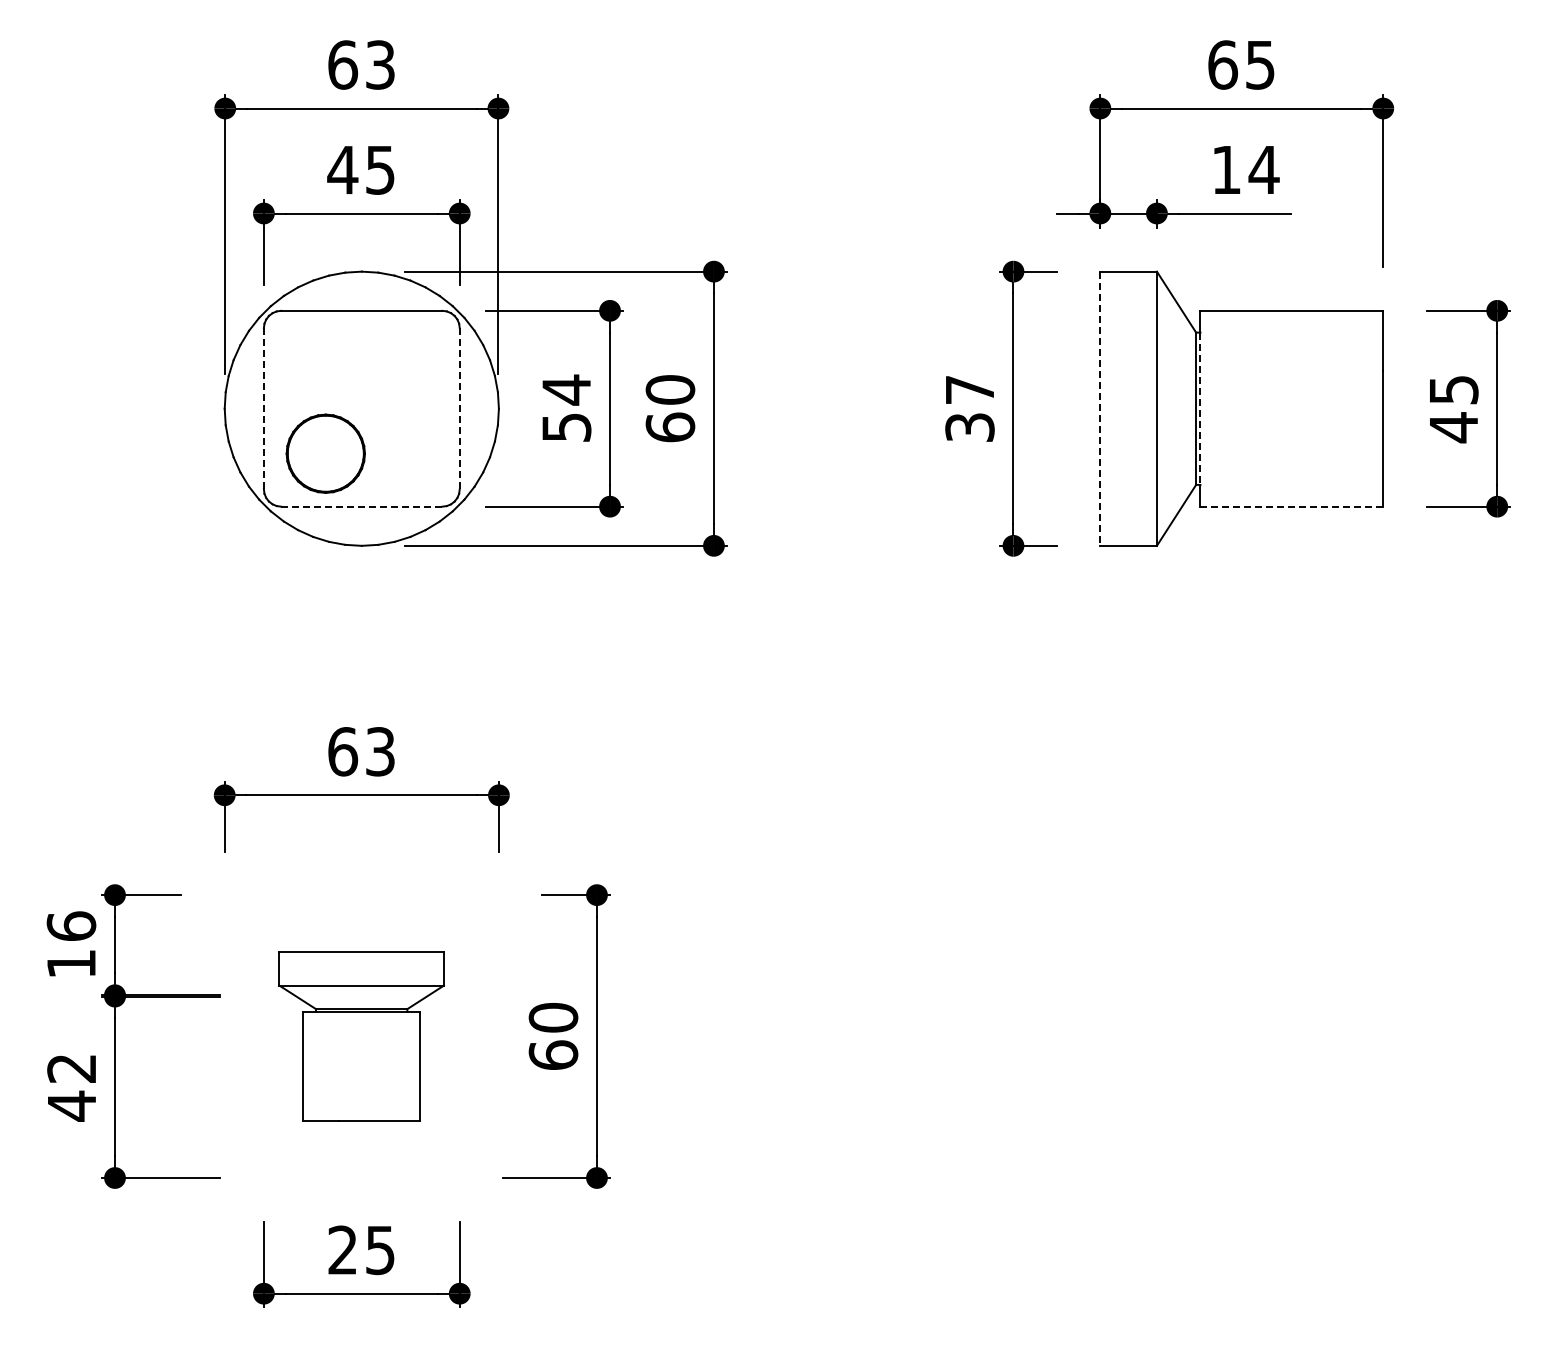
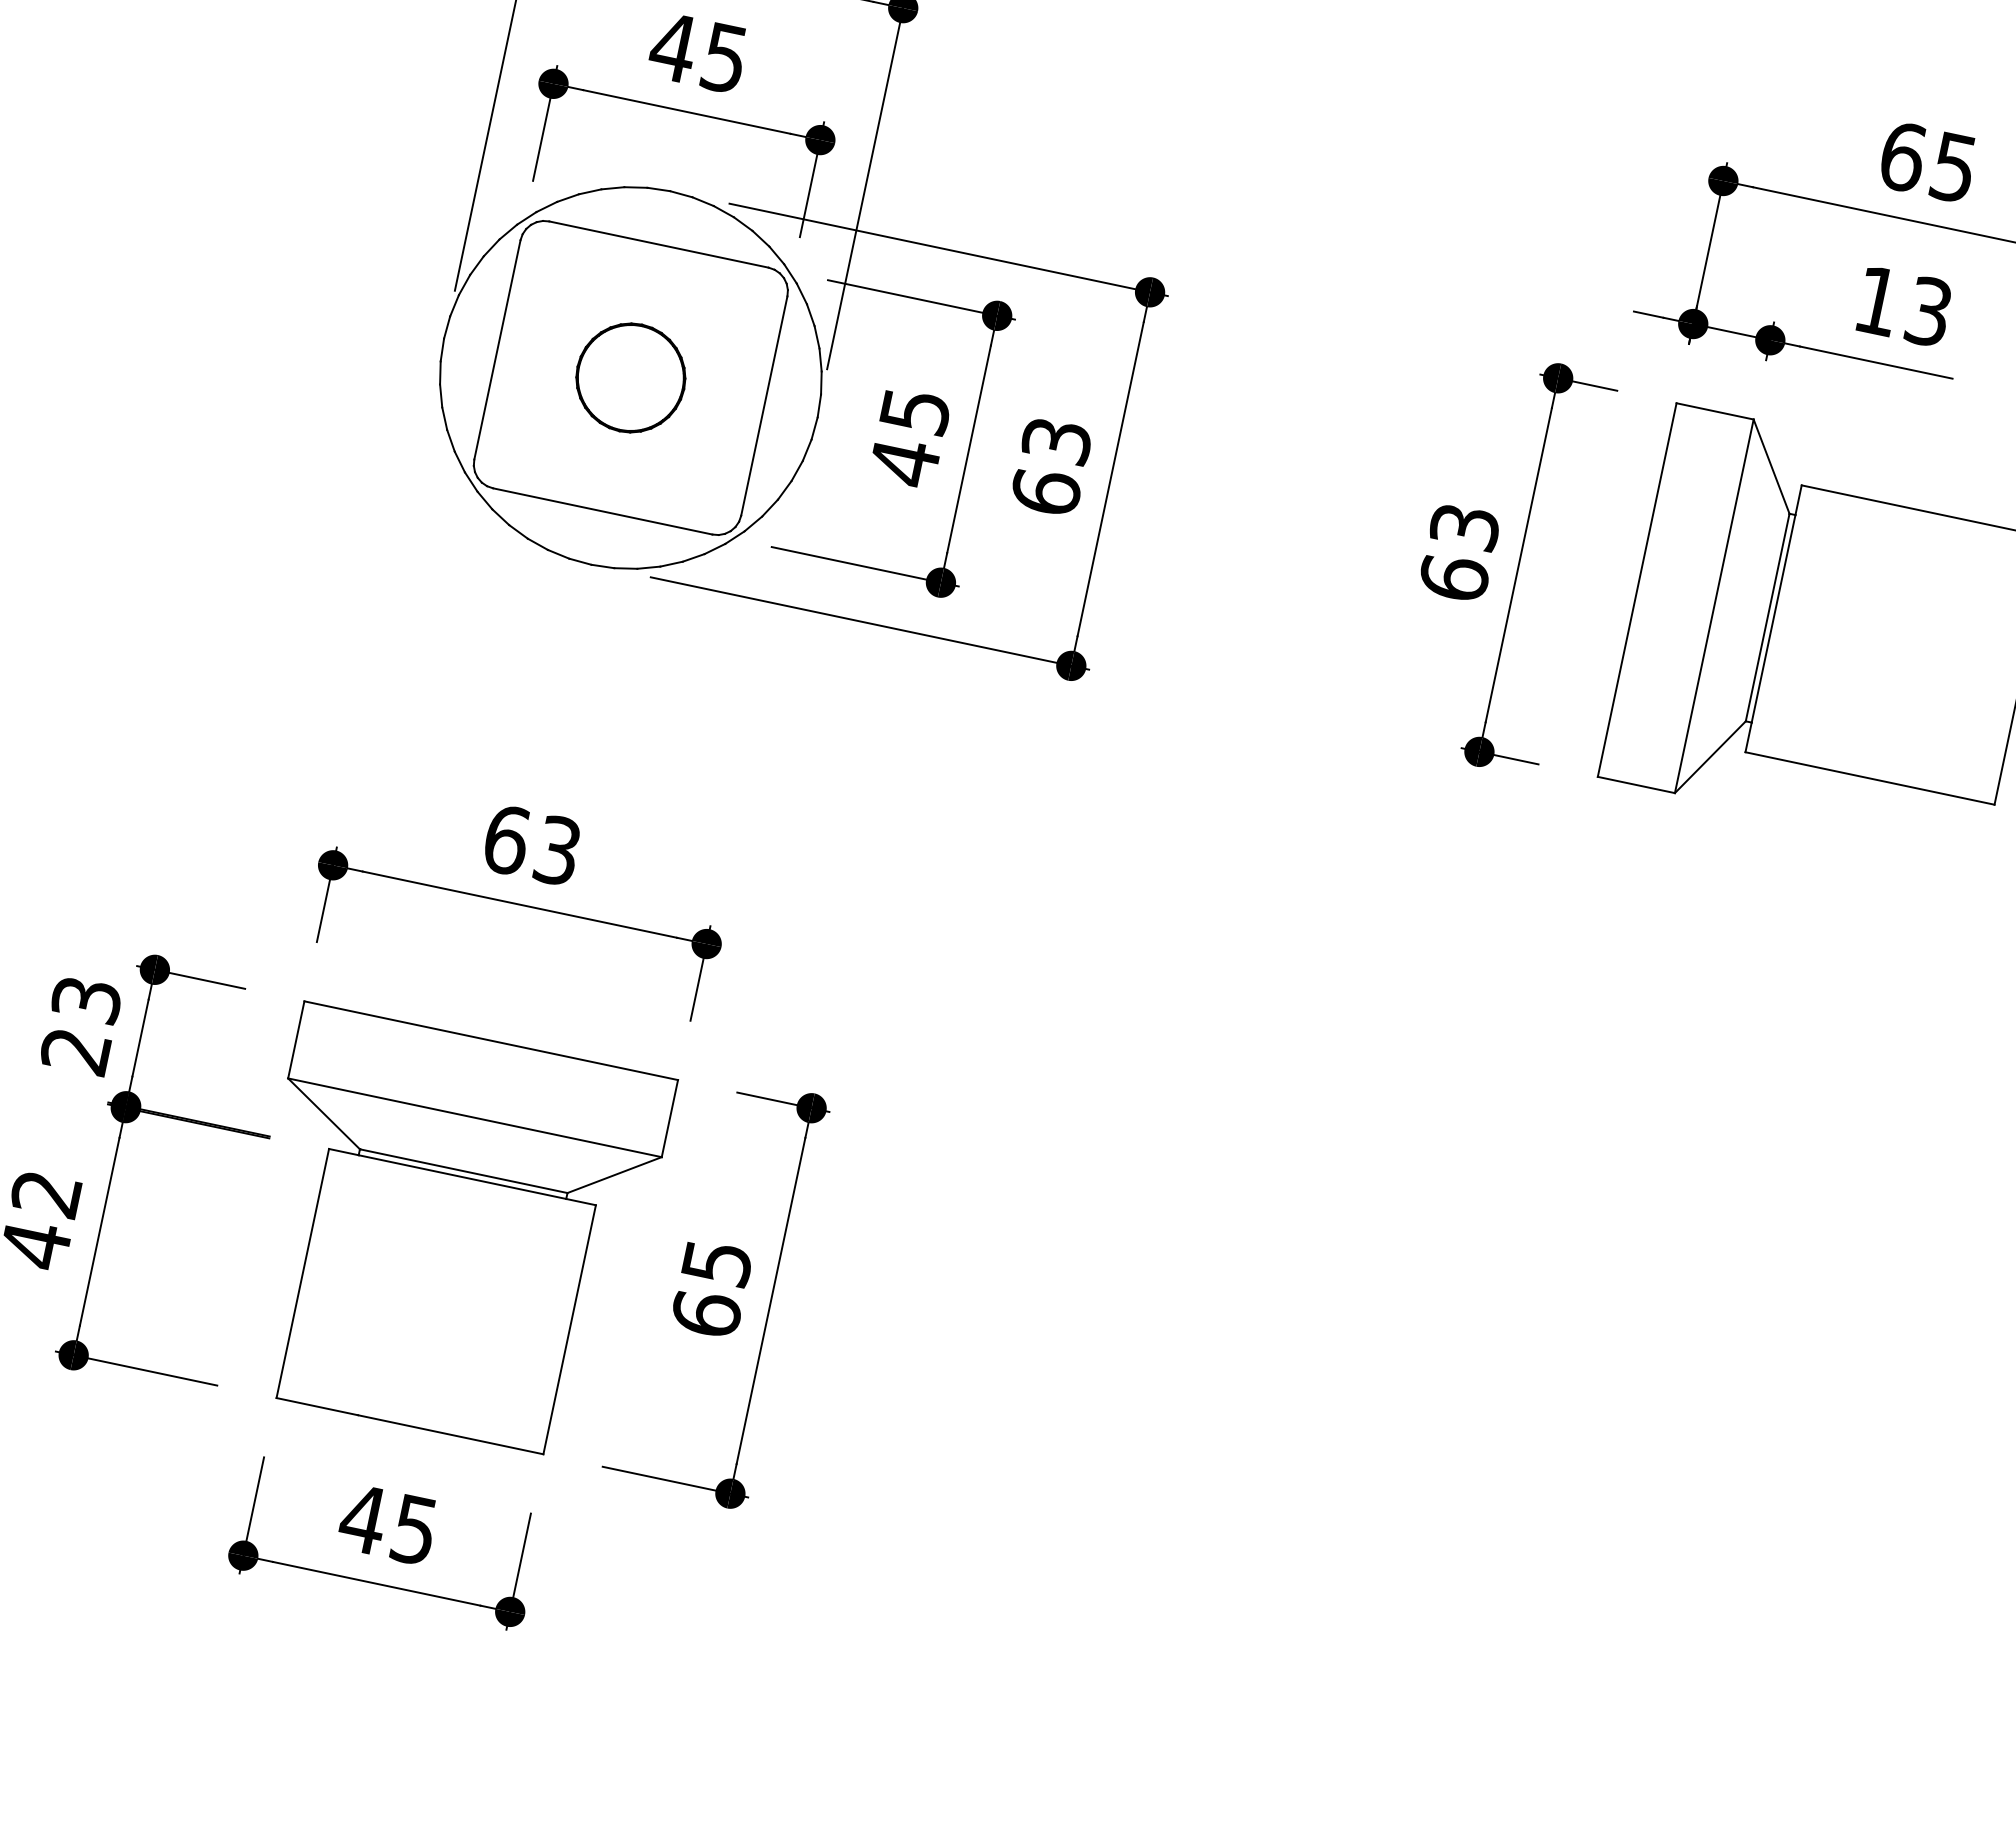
text: (1263, 169) -> (1928, 310), 14 -> 13
text: (670, 389) -> (1057, 440), 60 -> 63
line: (263, 408) -> (496, 349), dashed -> solid
line: (459, 408) -> (764, 405), dashed -> solid
text: (566, 408) -> (909, 436), 54 -> 45
text: (969, 409) -> (1458, 553), 37 -> 63
line: (1100, 409) -> (1637, 591), dashed -> solid
line: (1200, 409) -> (1773, 619), dashed -> solid
part: (325, 453) -> (630, 377), moved
line: (361, 506) -> (602, 511), dashed -> solid
line: (1291, 506) -> (1869, 778), dashed -> solid
text: (71, 944) -> (81, 1024), 16 -> 23
text: (553, 1017) -> (717, 1262), 60 -> 65
part: (361, 1036) -> (450, 1233), size x1.67
text: (342, 1249) -> (363, 1518), 25 -> 45

